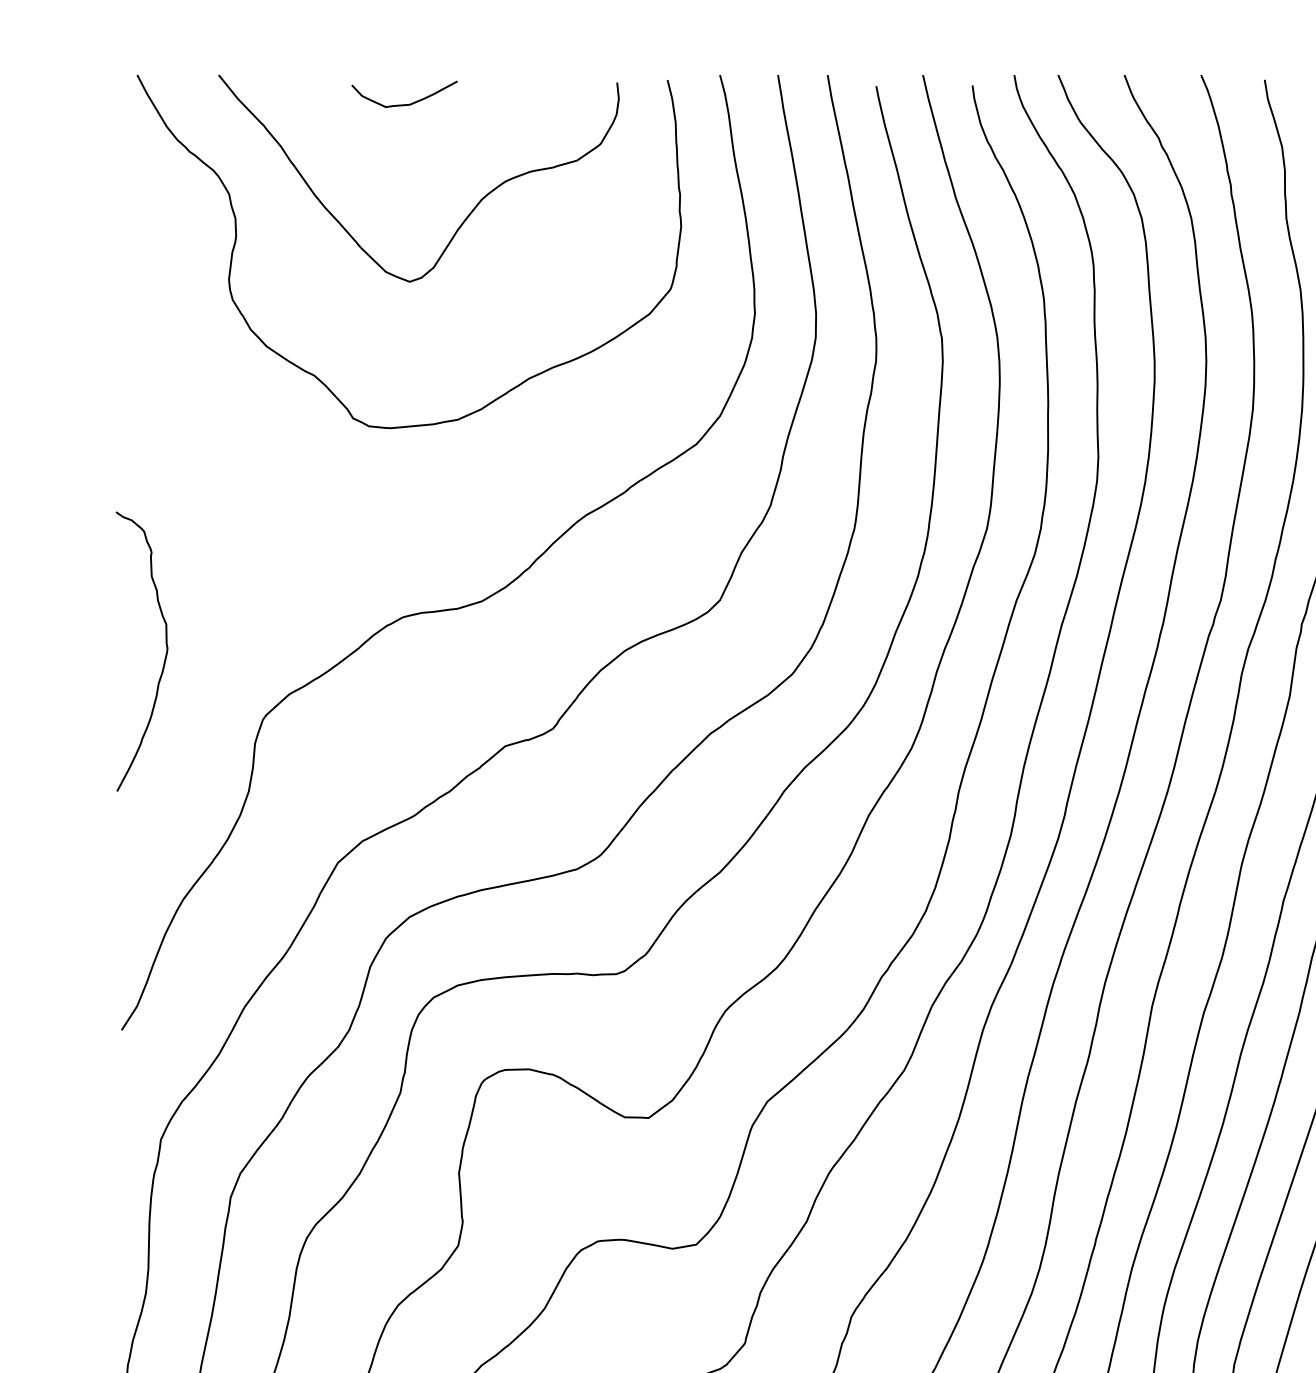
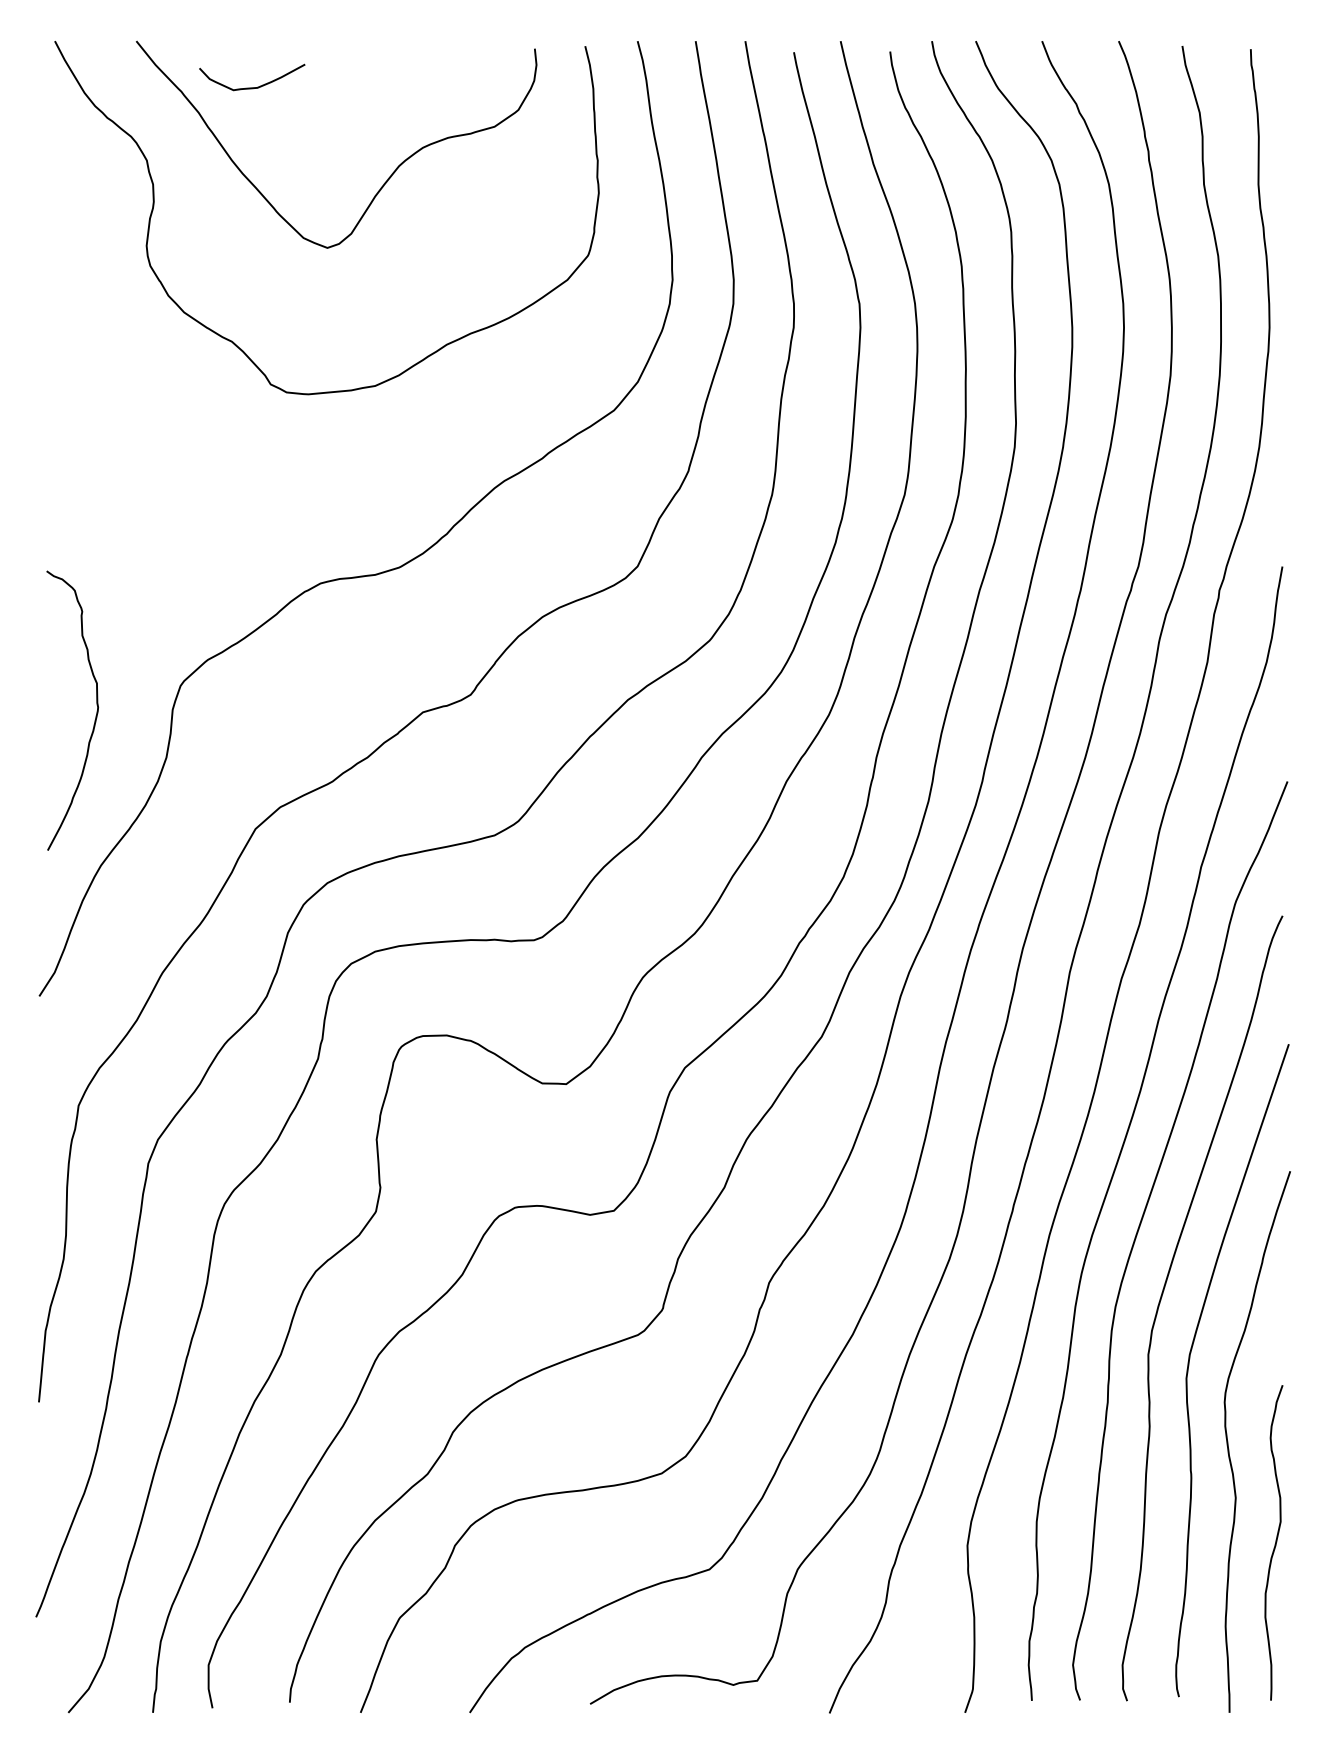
curve: (404, 104) -> (252, 87), moved
curve: (164, 656) -> (95, 715), moved

